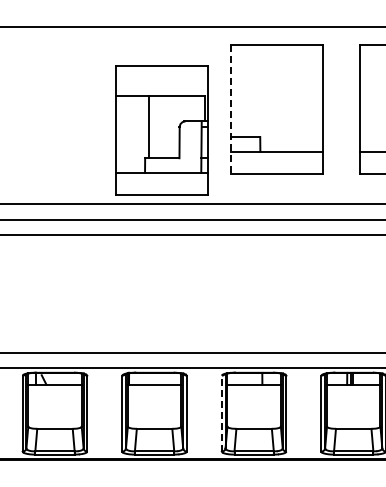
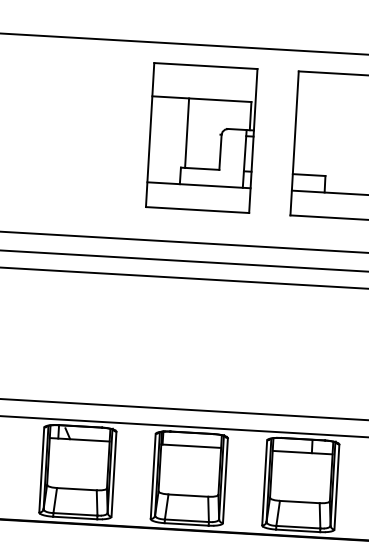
line: (231, 110) -> (295, 144), dashed -> solid
part: (161, 130) -> (201, 137), moved
line: (221, 413) -> (264, 482), dashed -> solid

